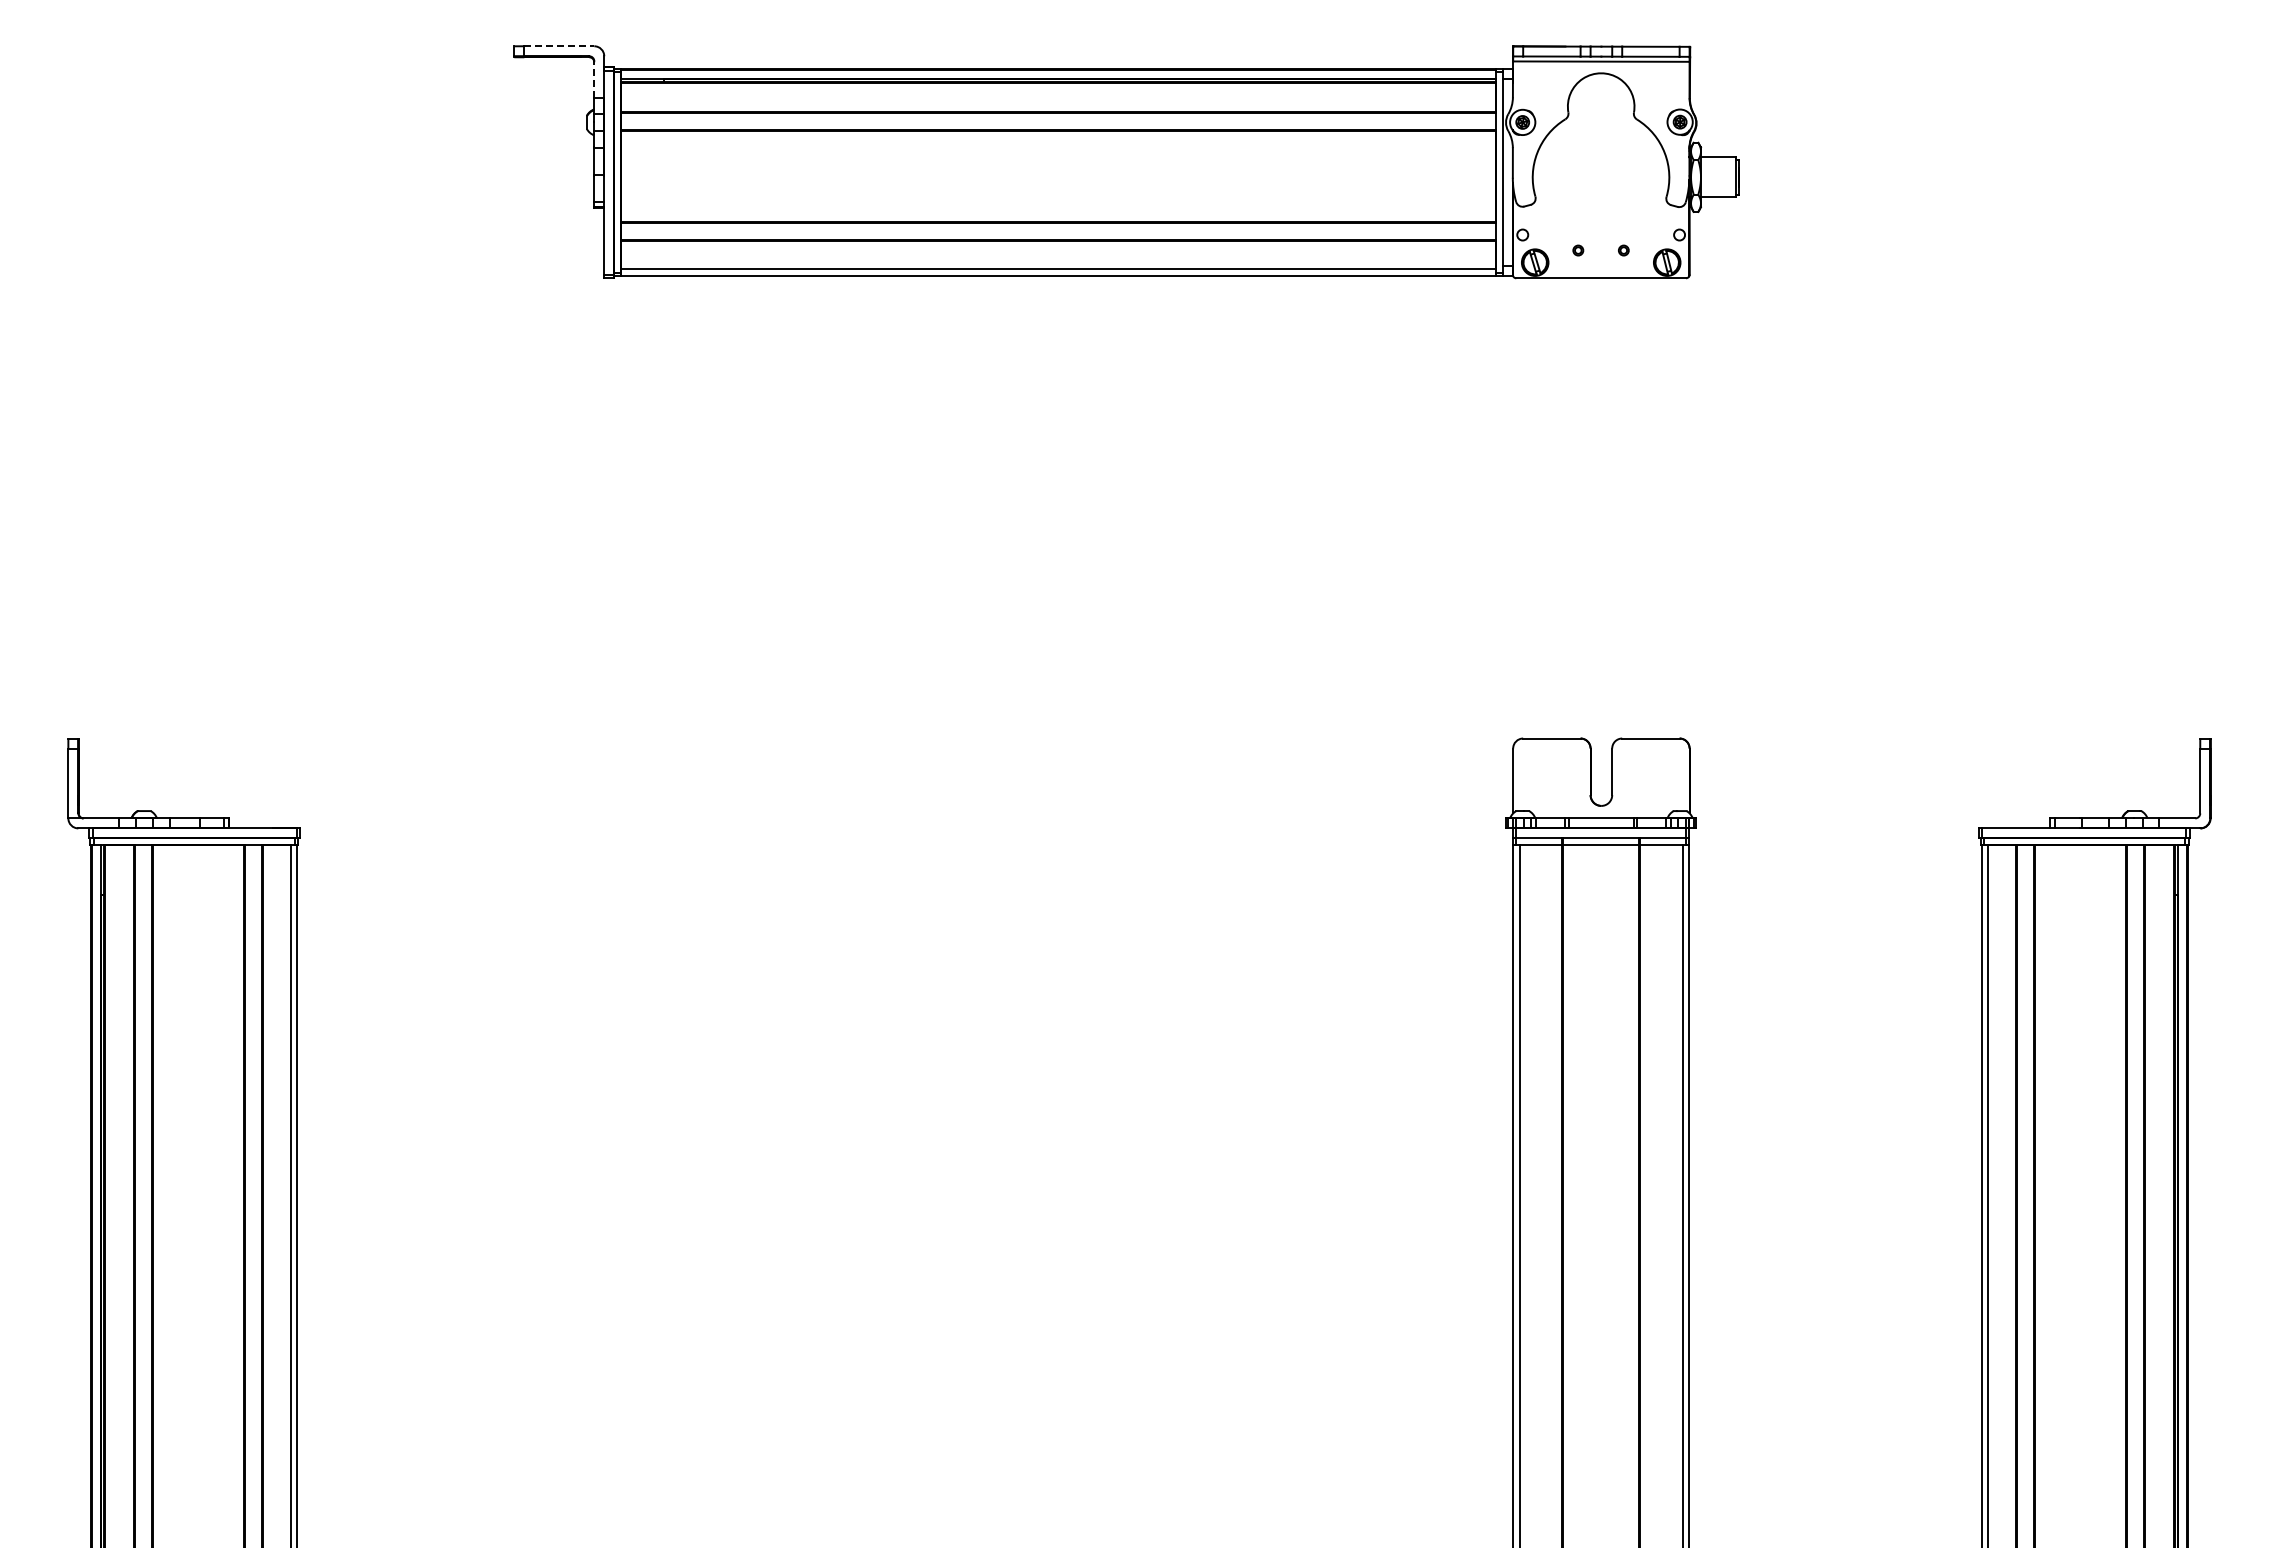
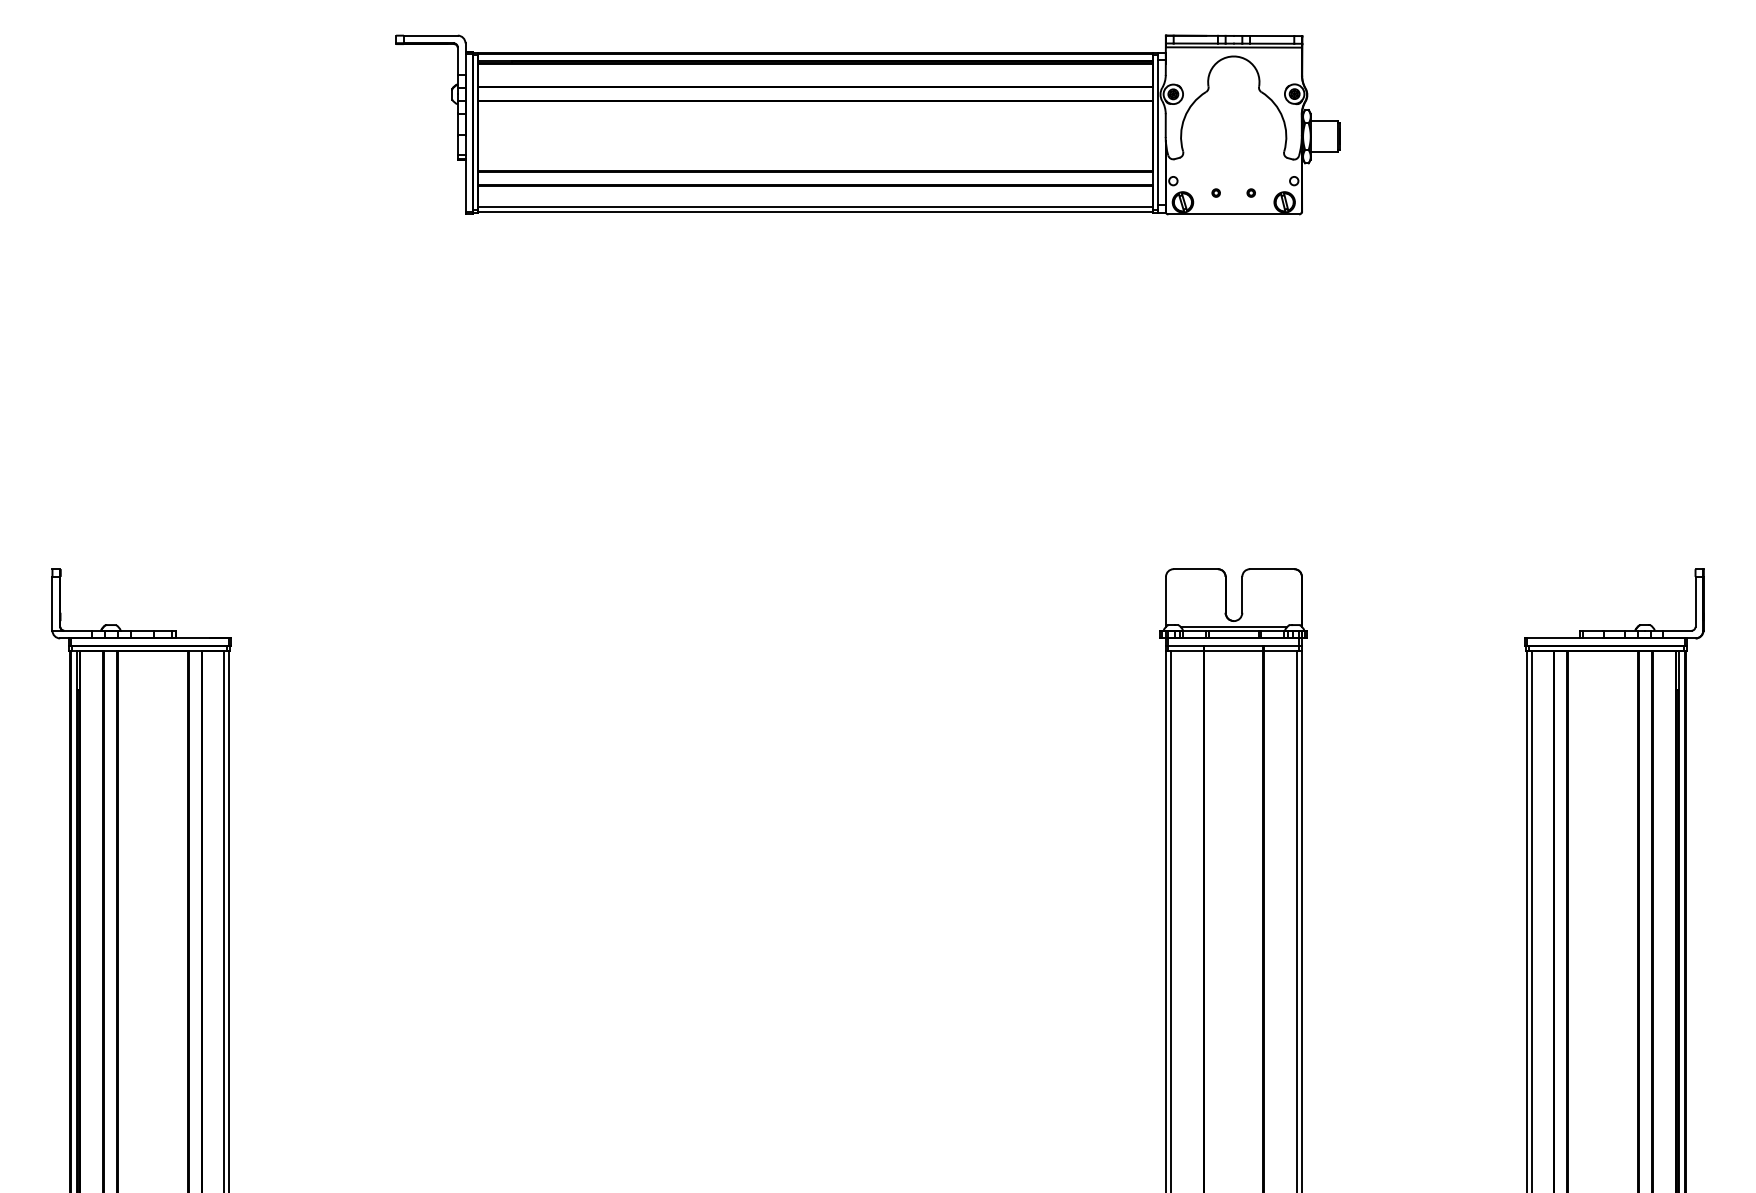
line: (559, 46) -> (430, 35), dashed -> solid
line: (594, 79) -> (457, 61), dashed -> solid
line: (1601, 813) -> (1234, 626), added

